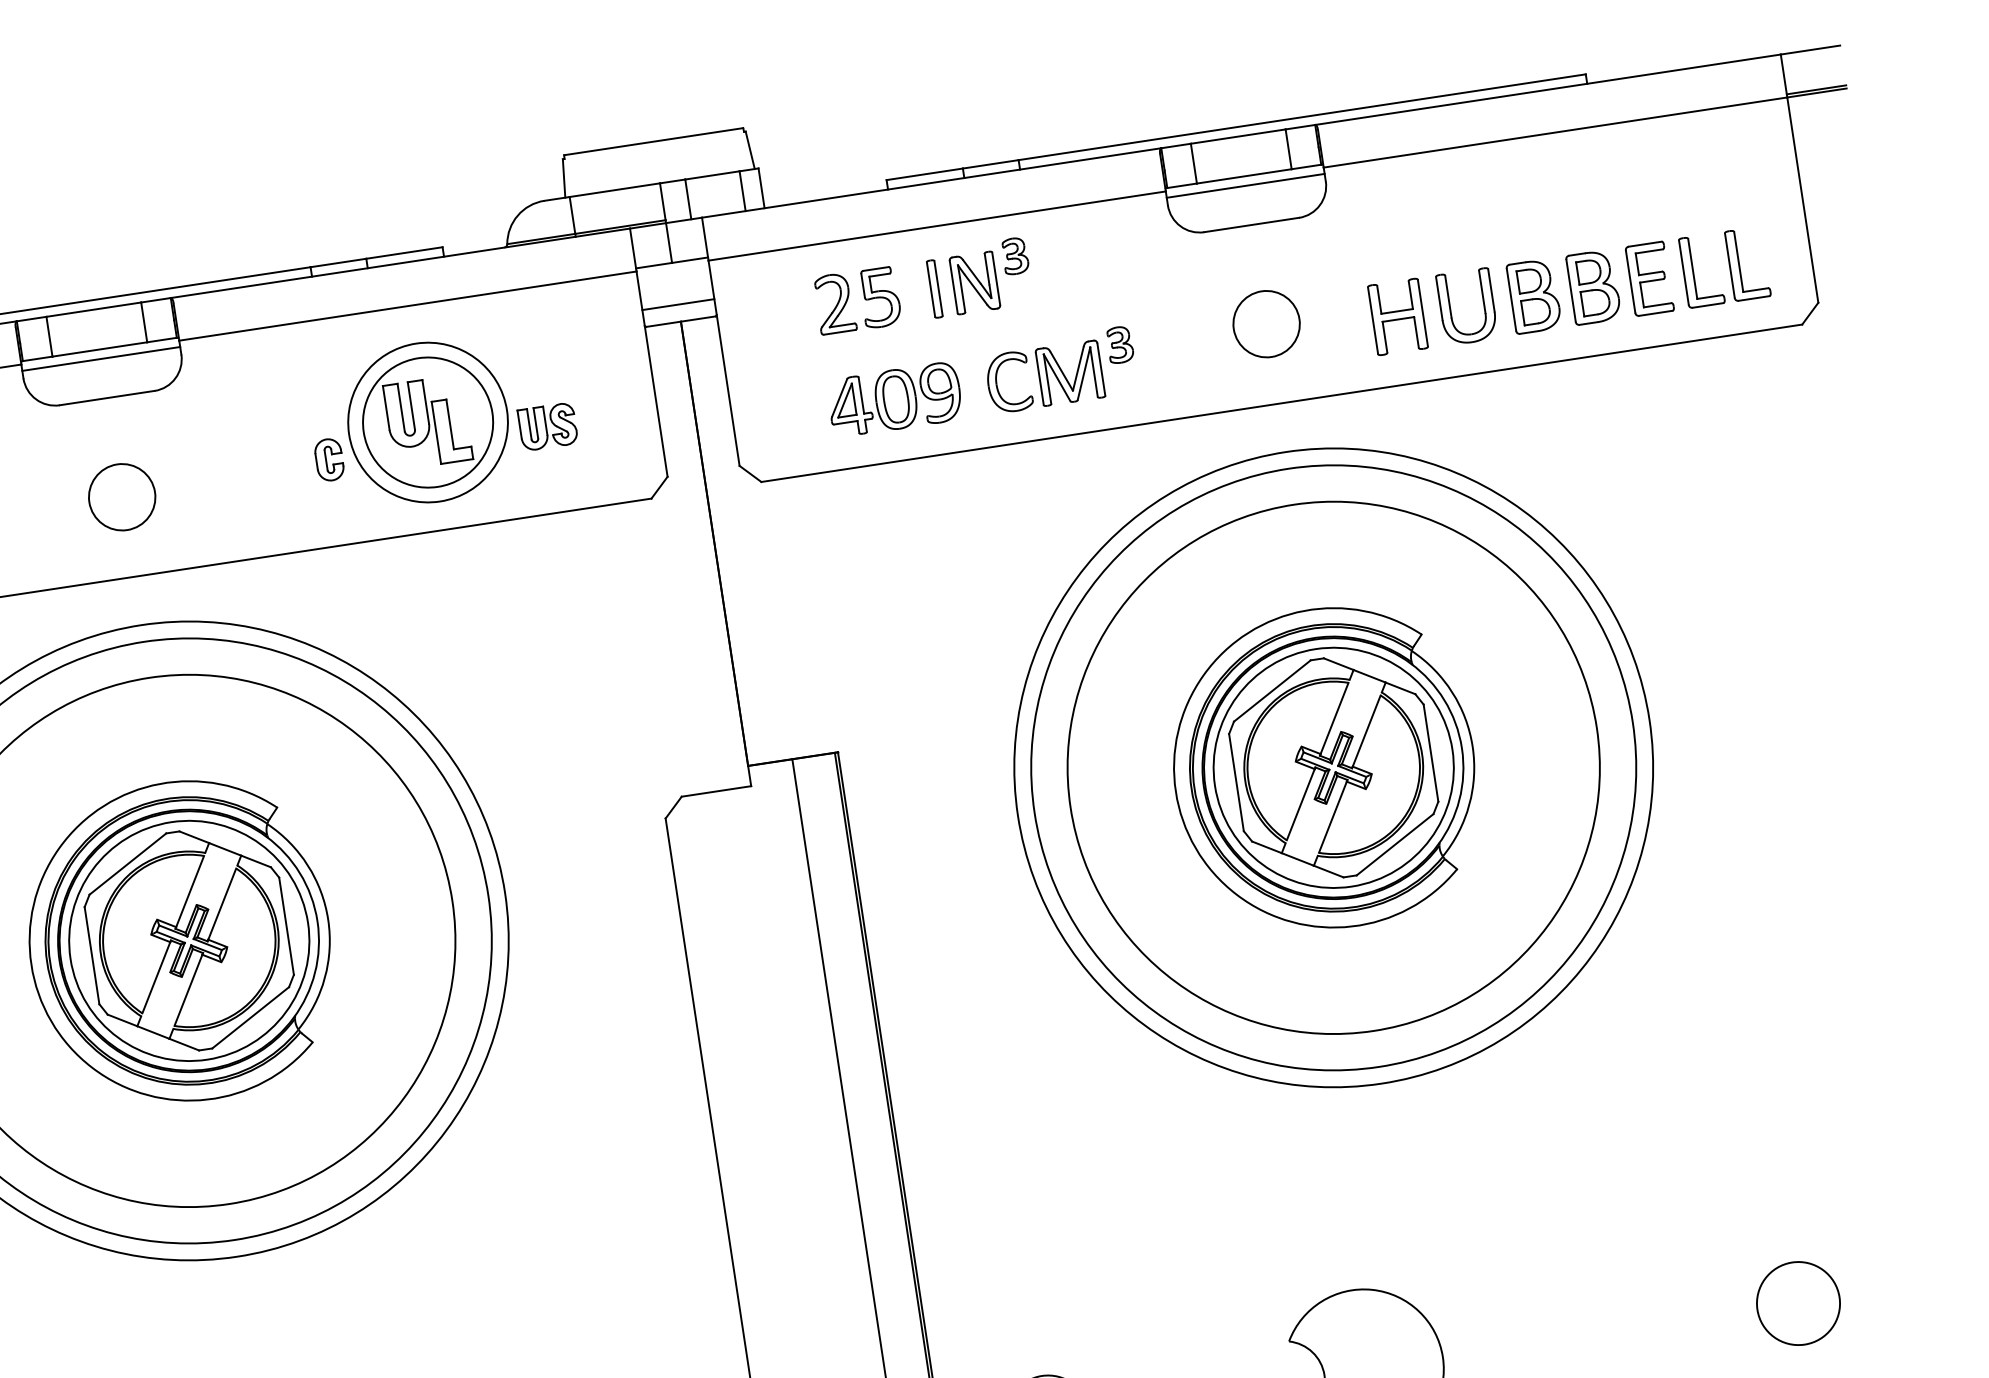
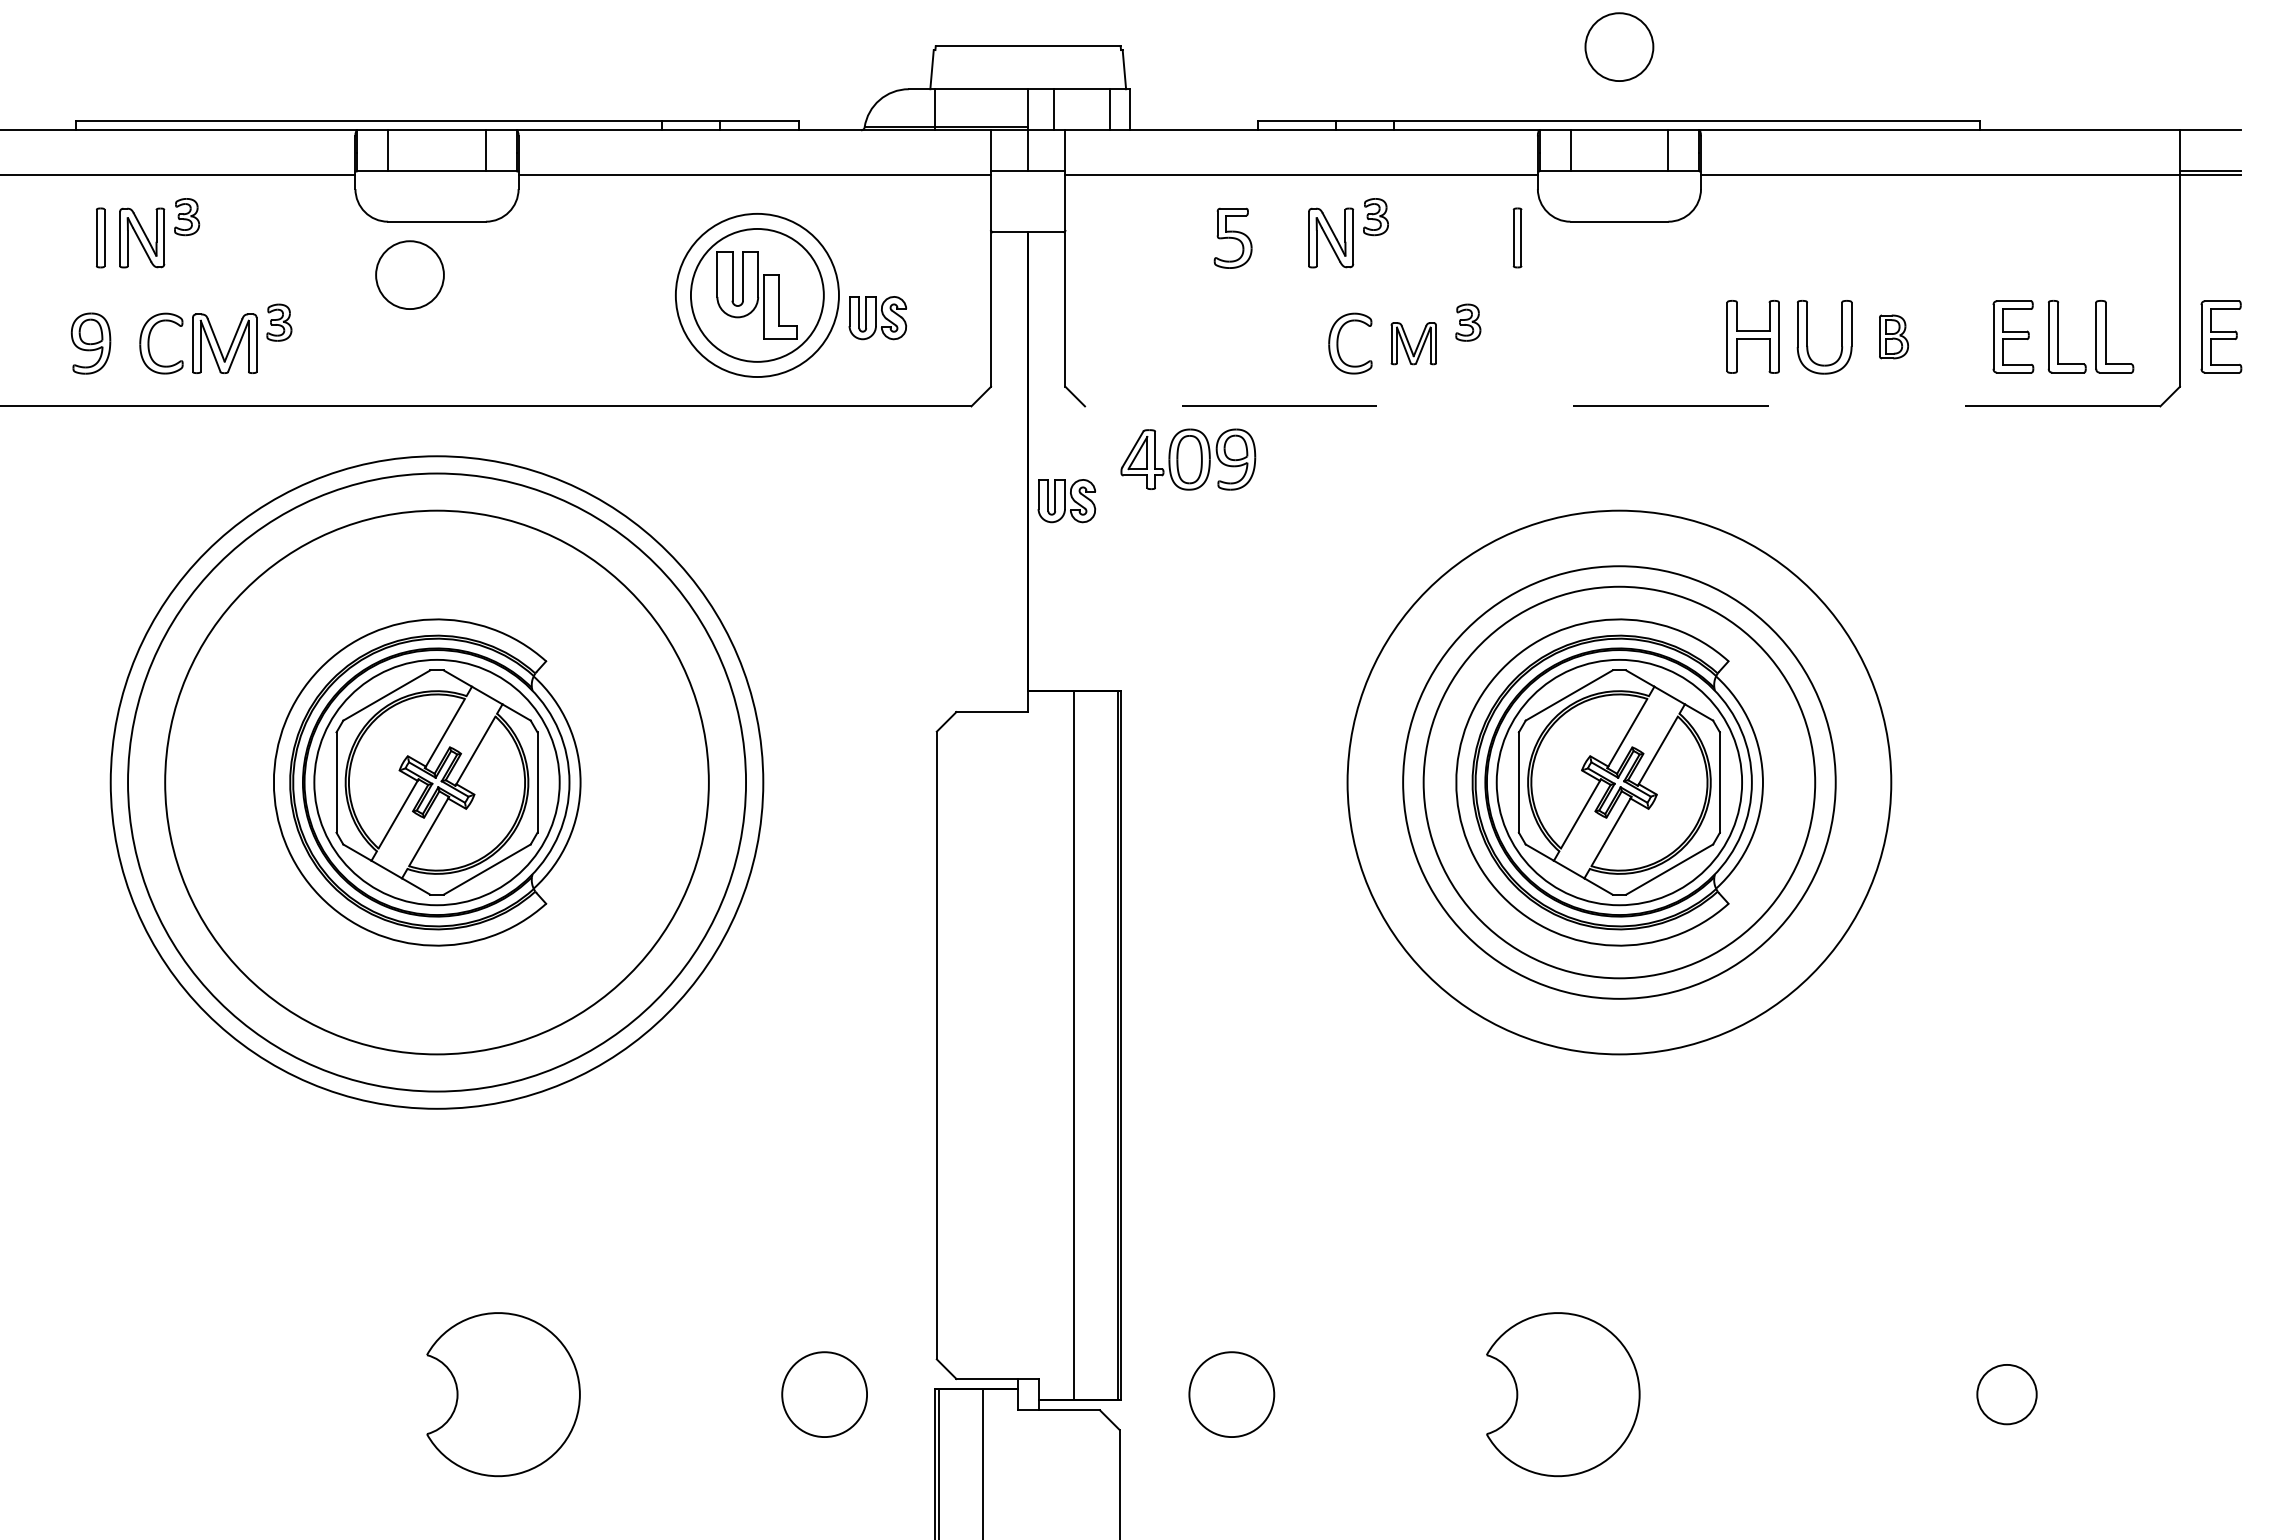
line: (1244, 186) -> (1618, 181), removed
part: (1851, 248) -> (2221, 336), added
part: (1593, 286) -> (1955, 336), removed
part: (934, 288) -> (1517, 237), moved
part: (1533, 296) -> (1893, 336), size x0.6
part: (834, 303) -> (1186, 237), removed
line: (678, 304) -> (1028, 214), removed
circle: (1266, 323) -> (1619, 46), moved
line: (100, 359) -> (436, 181), removed
part: (1070, 373) -> (1413, 343), size x0.7
part: (894, 399) -> (1188, 459), moved
line: (1281, 403) -> (1622, 406), solid -> dashed
part: (329, 460) -> (652, 318), removed
circle: (121, 496) -> (409, 274), moved
part: (757, 576) -> (1066, 501), added
circle: (1333, 767) -> (1619, 782), size x0.6
circle: (1333, 767) -> (1619, 782), size x0.7
circle: (1797, 1303) -> (2006, 1394), size x0.7

